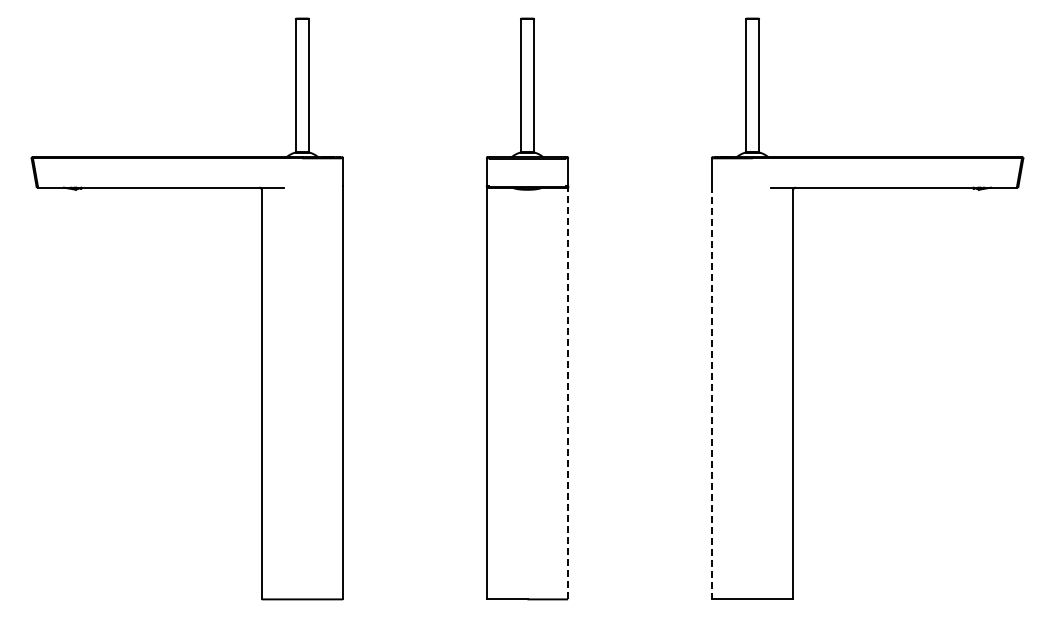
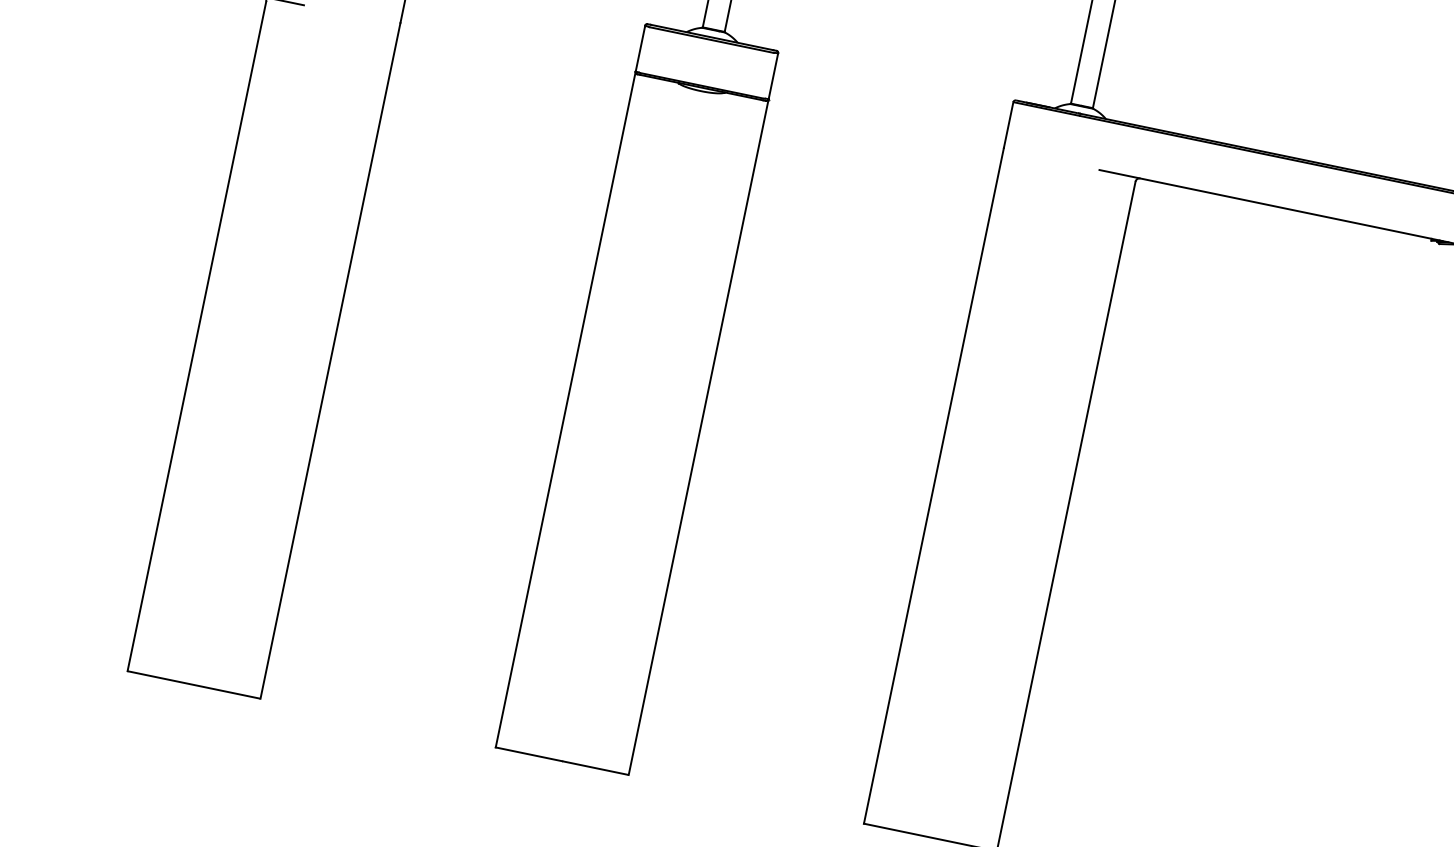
line: (568, 392) -> (699, 436), dashed -> solid
line: (711, 392) -> (933, 485), dashed -> solid

